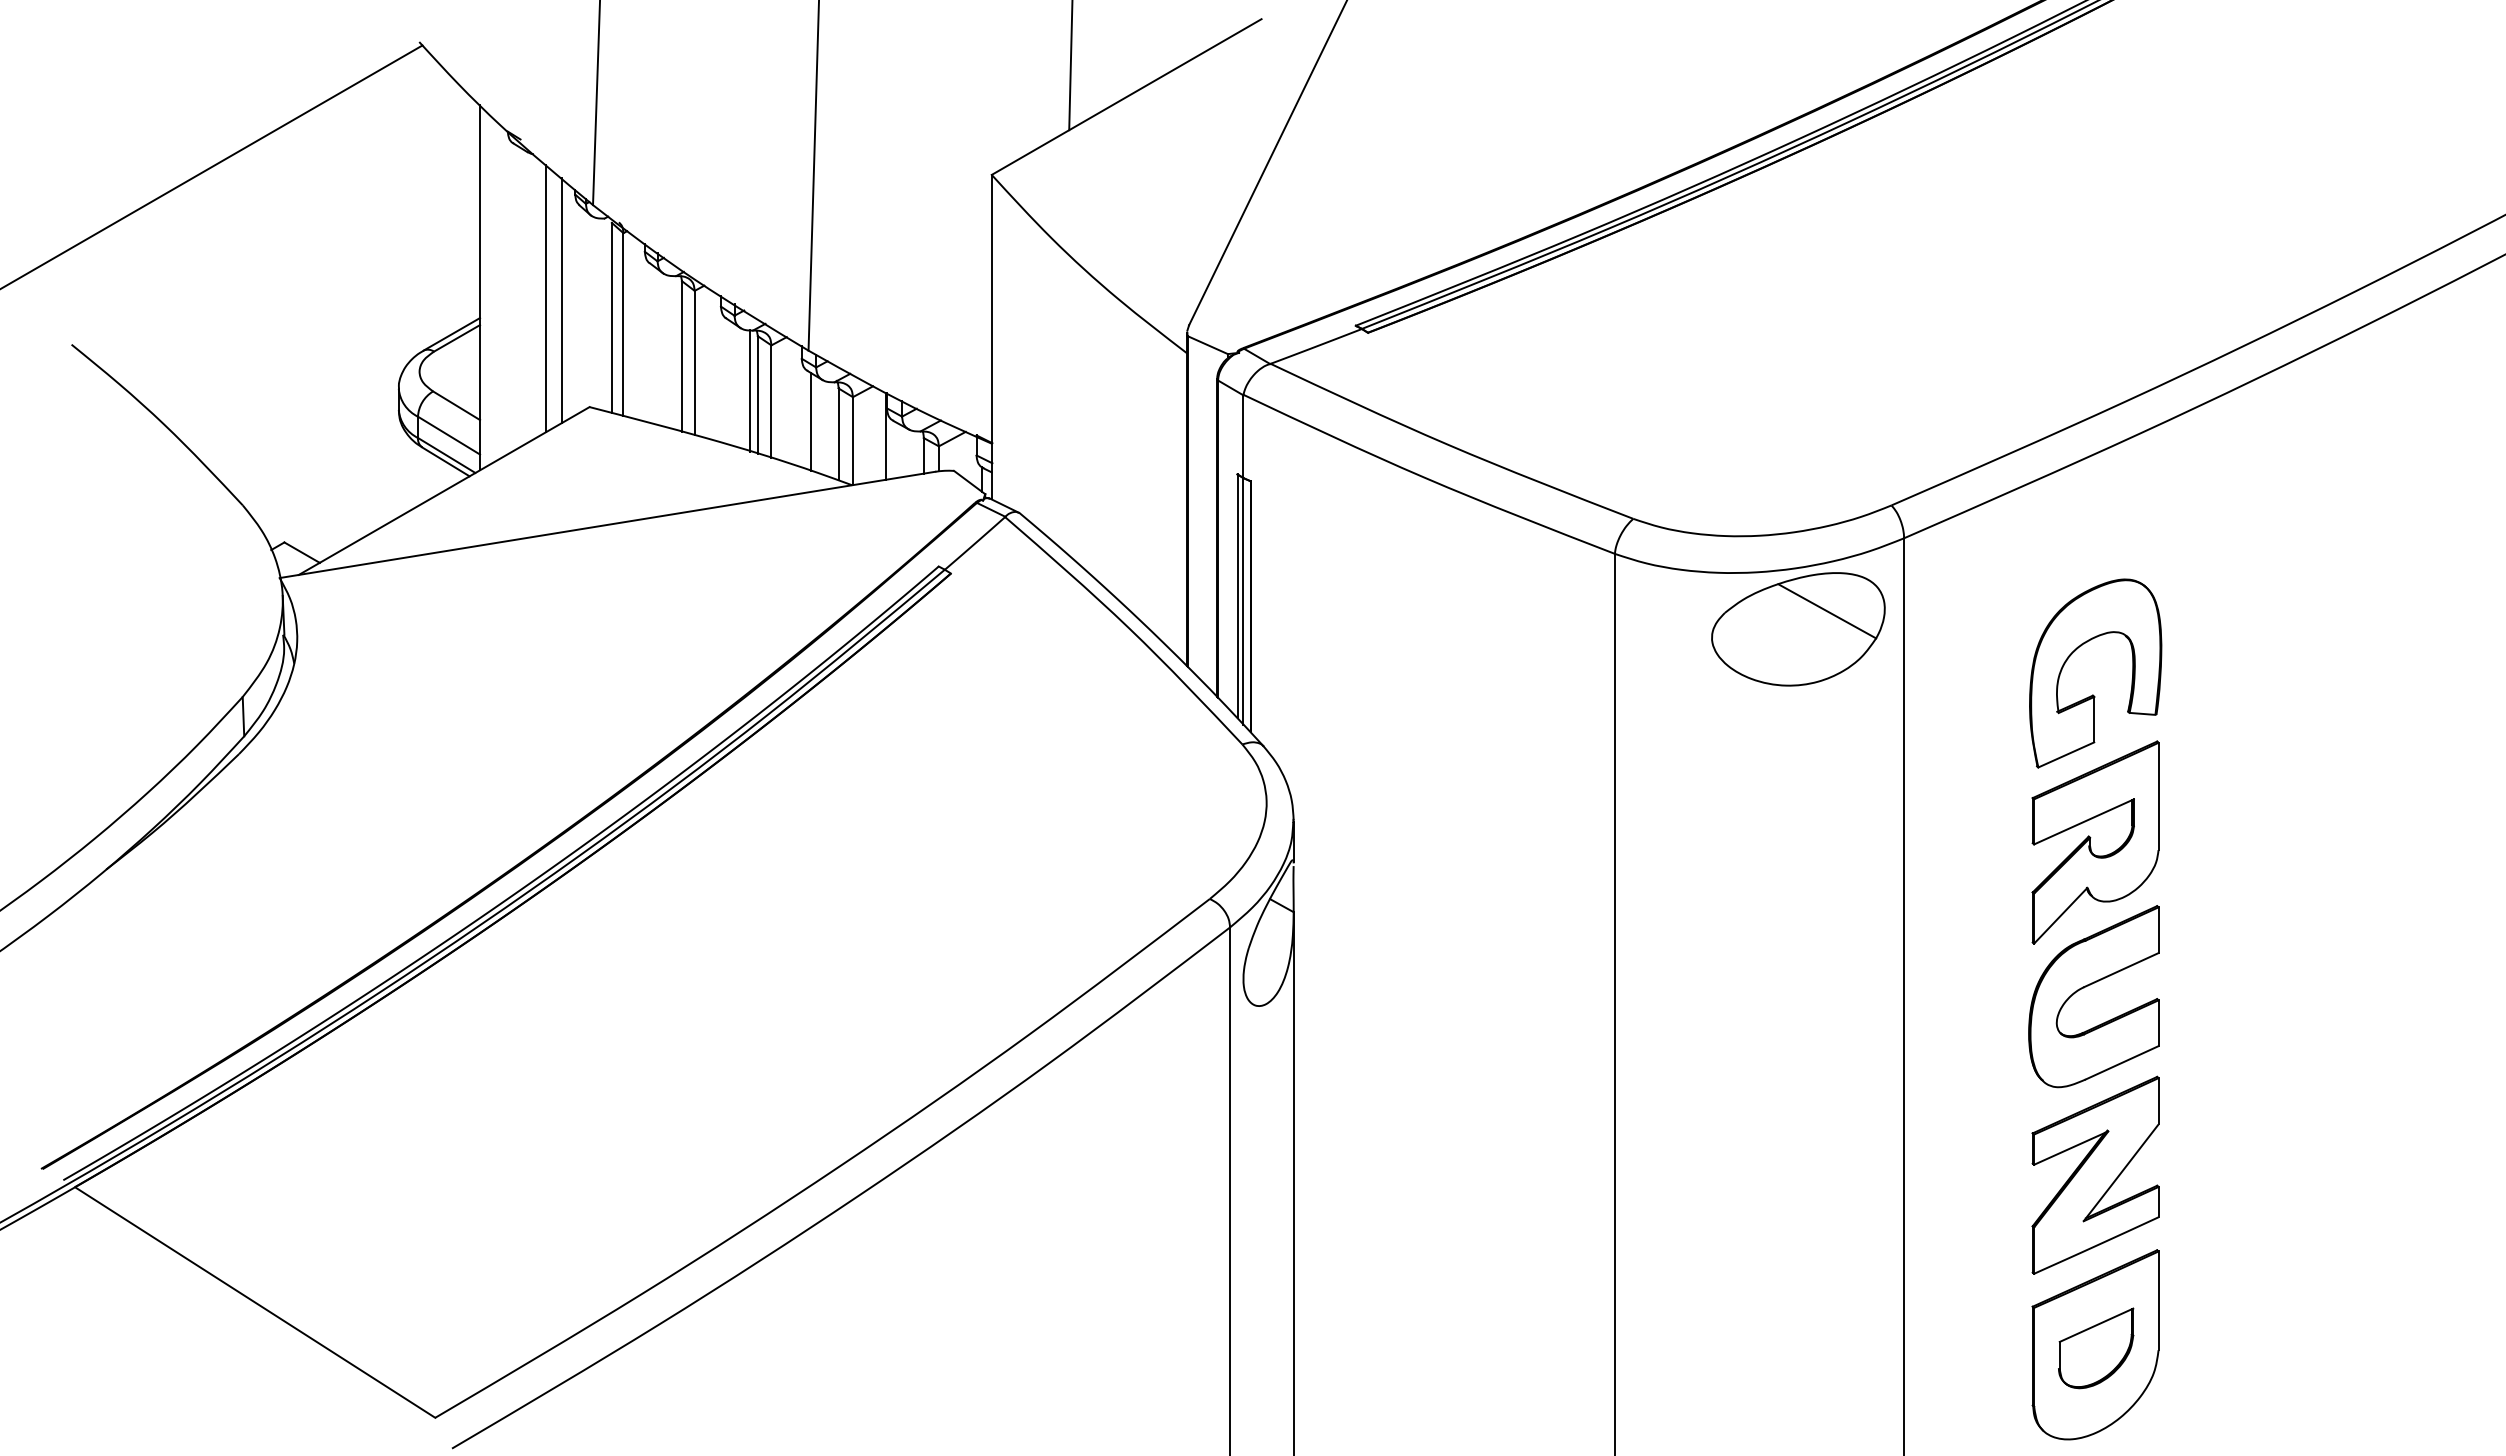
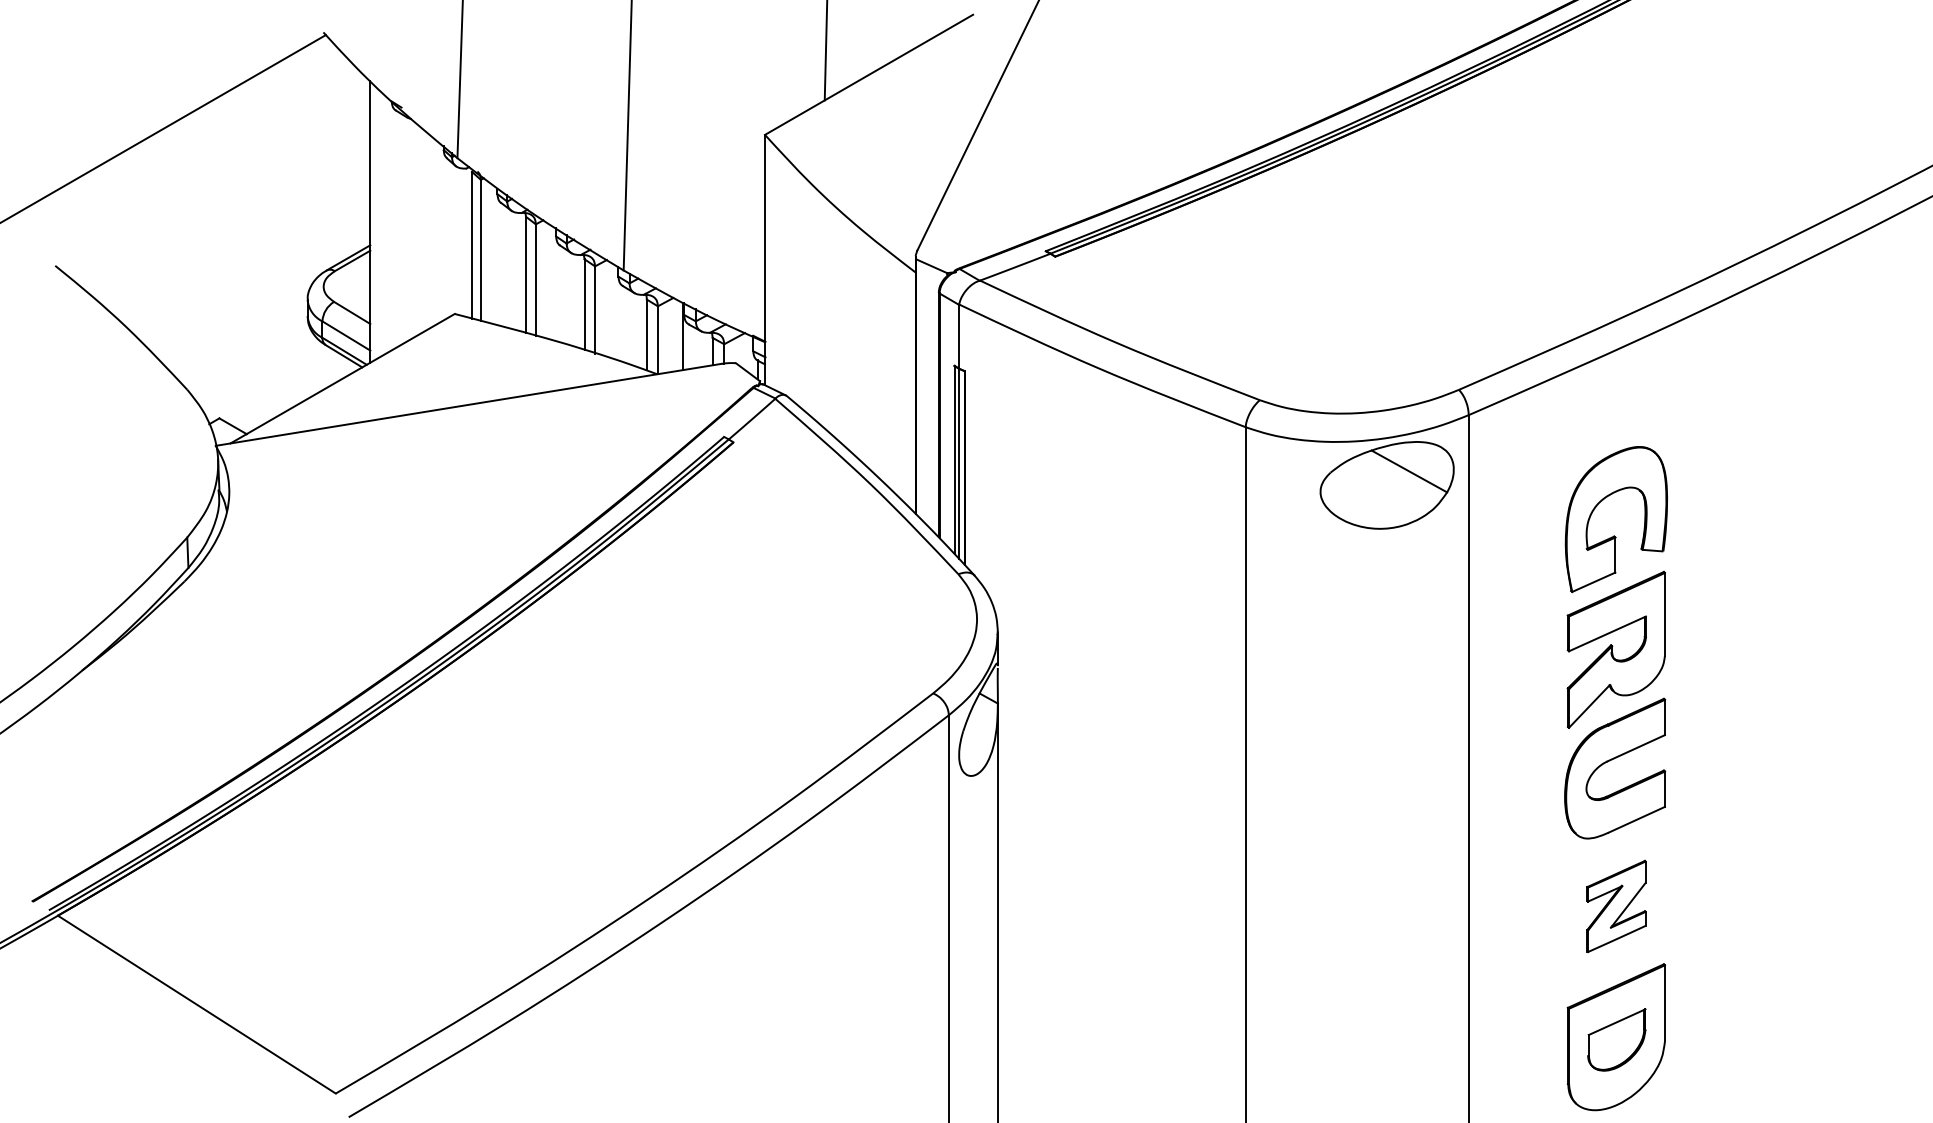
line: (546, 297) -> (421, 229), removed
line: (561, 300) -> (433, 231), removed
line: (749, 390) -> (578, 301), removed
line: (810, 422) -> (625, 325), removed
part: (2095, 1175) -> (1616, 906), size x0.6

